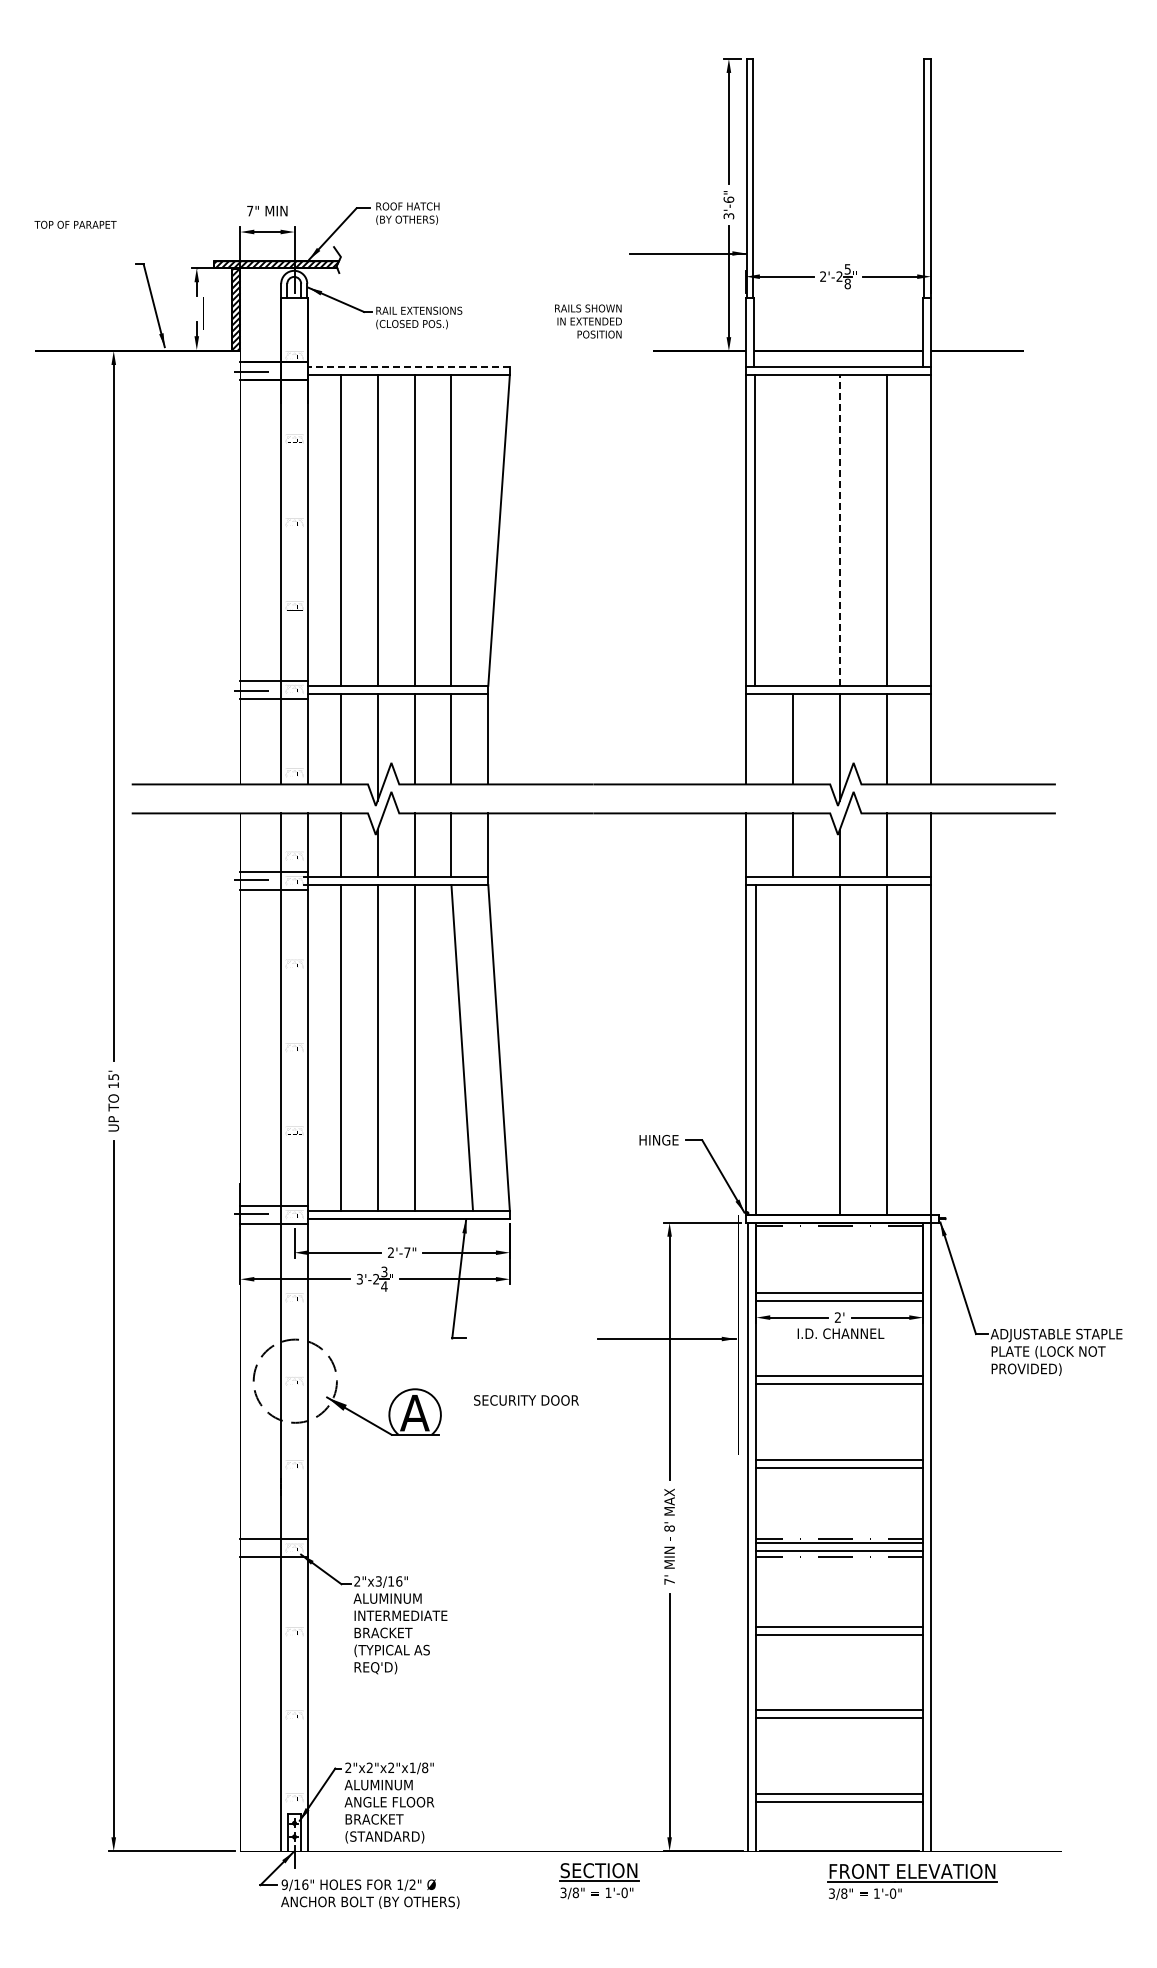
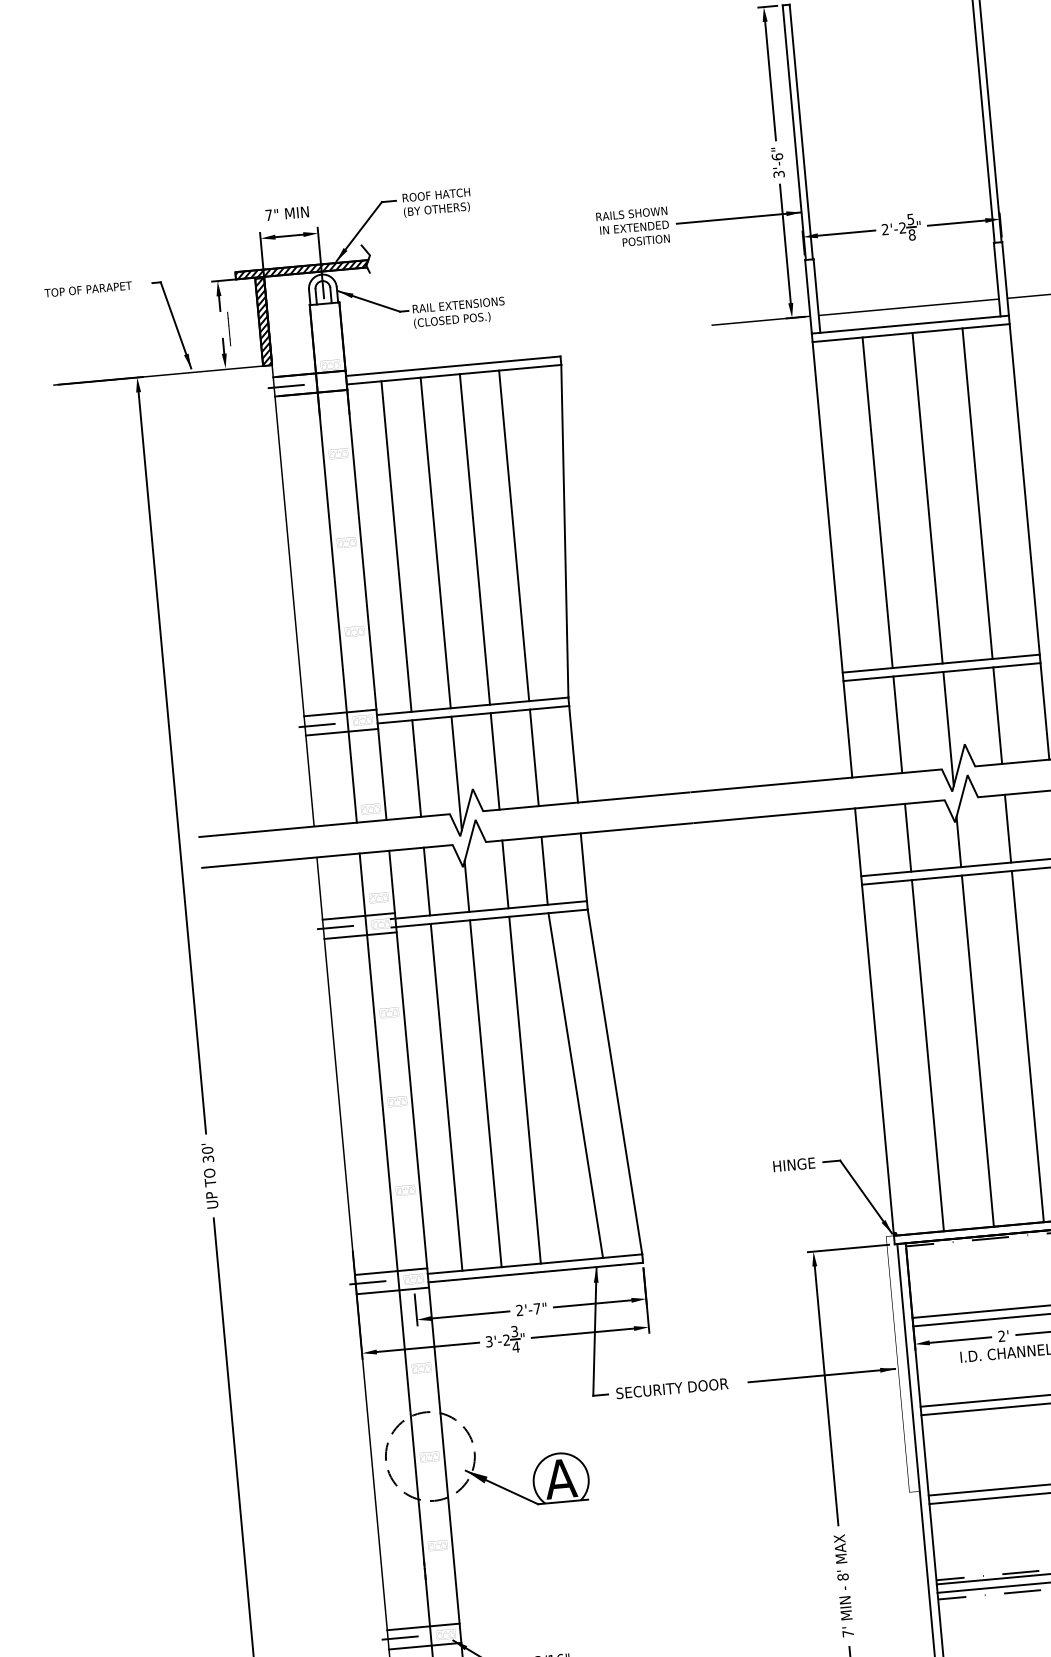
text: (75, 224) -> (88, 289), moved
text: (588, 321) -> (633, 227), moved
line: (409, 367) -> (453, 366), dashed -> solid
line: (754, 530) -> (877, 502), moved
line: (839, 530) -> (927, 498), dashed -> solid
line: (755, 1049) -> (927, 1055), moved
text: (113, 1081) -> (207, 1155), 15' -> 30'
text: (526, 1400) -> (672, 1388), moved
line: (249, 1547) -> (397, 1637), added

